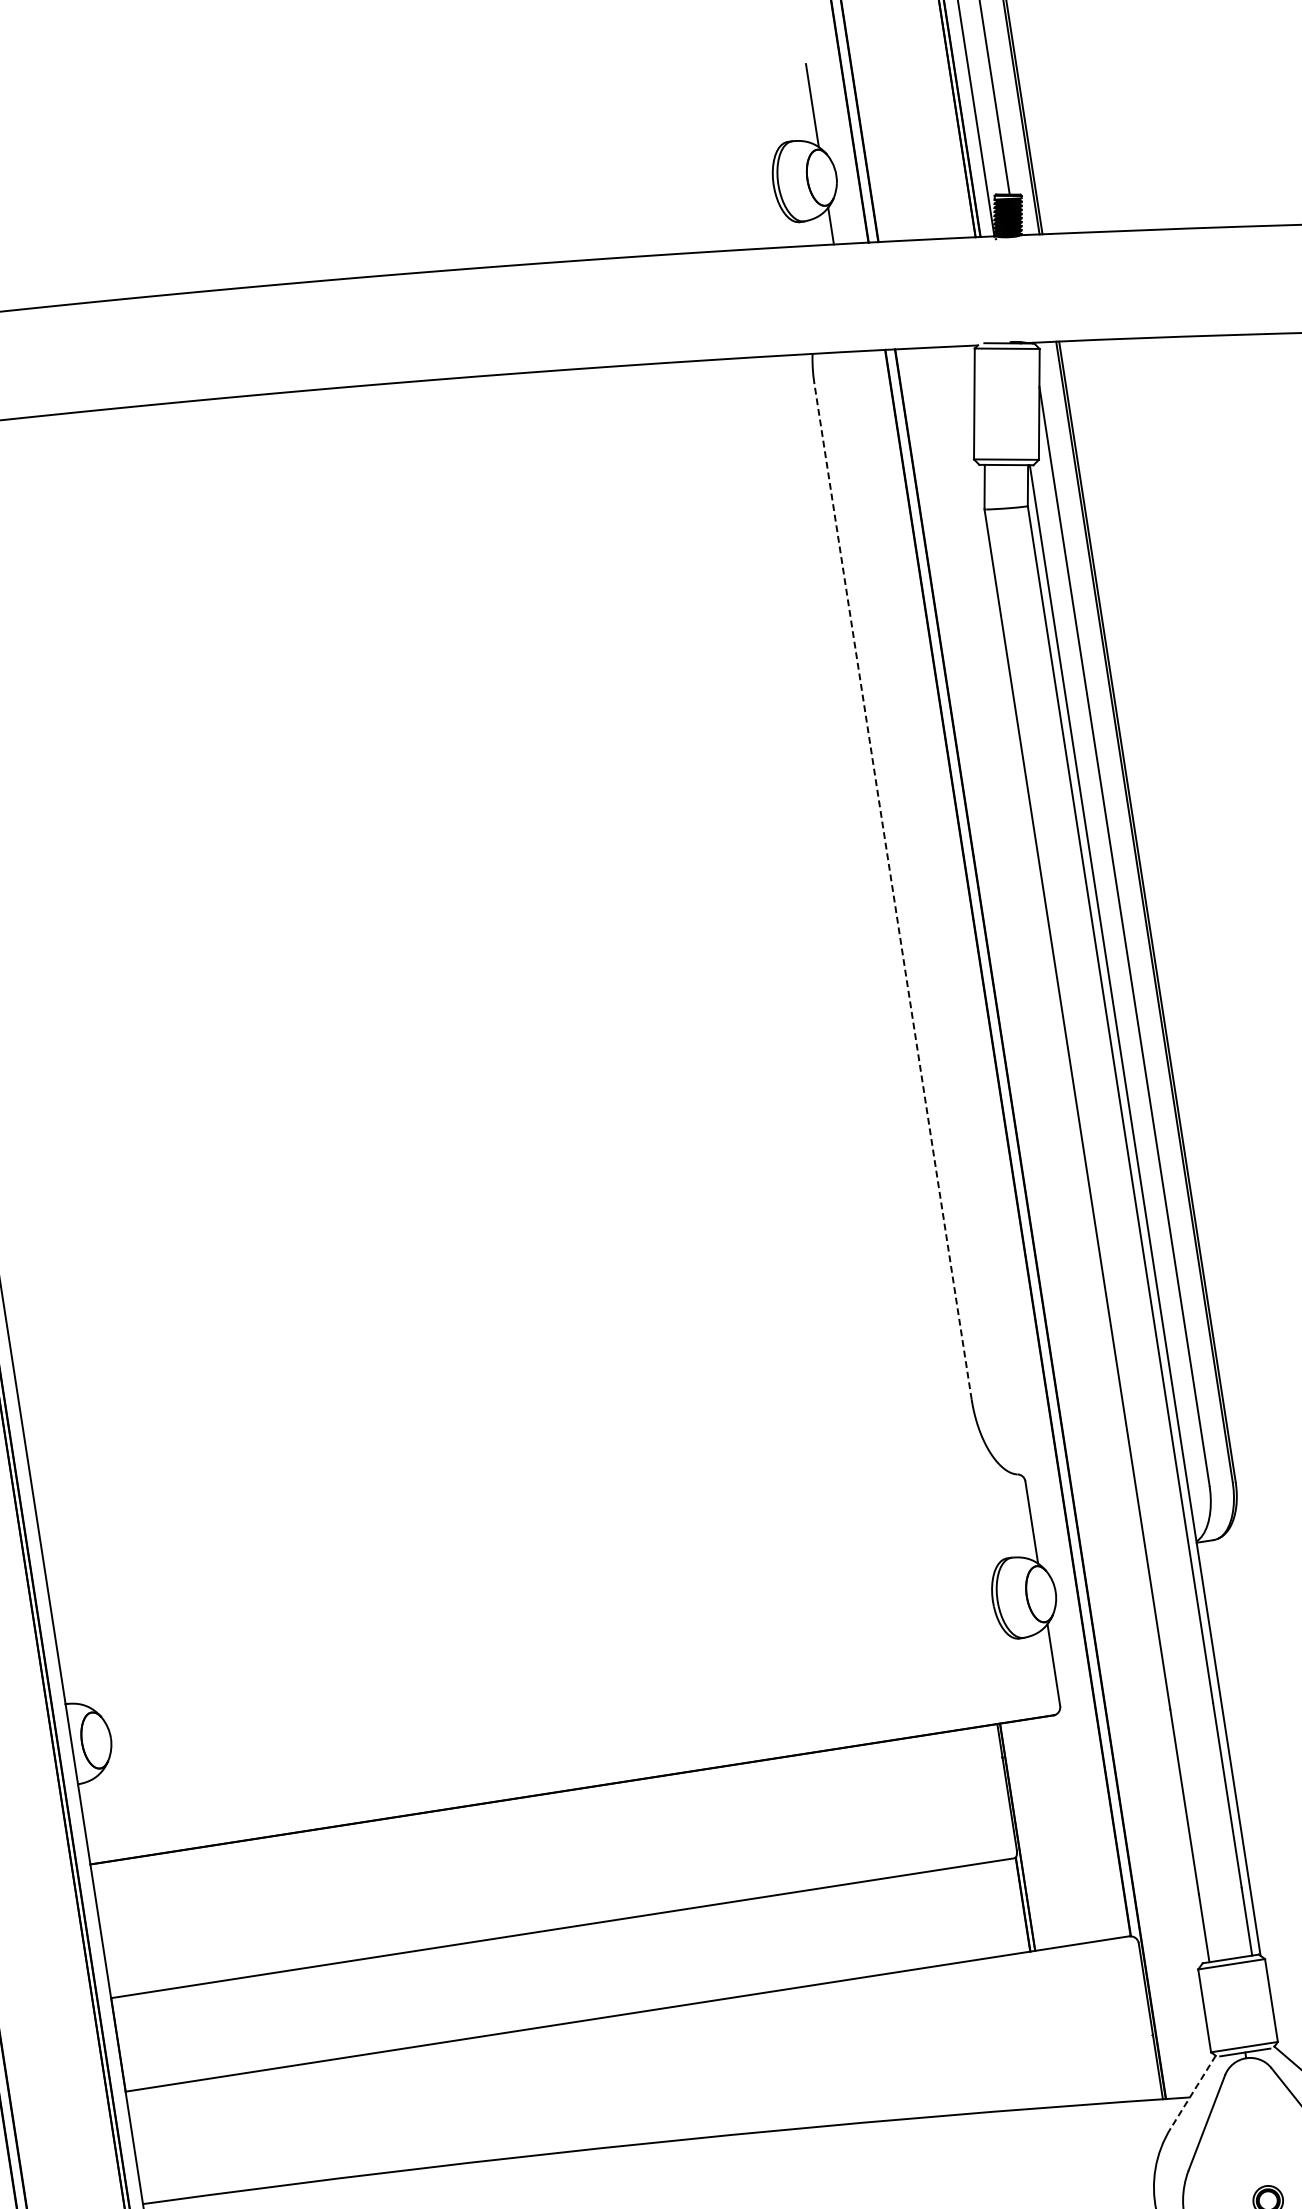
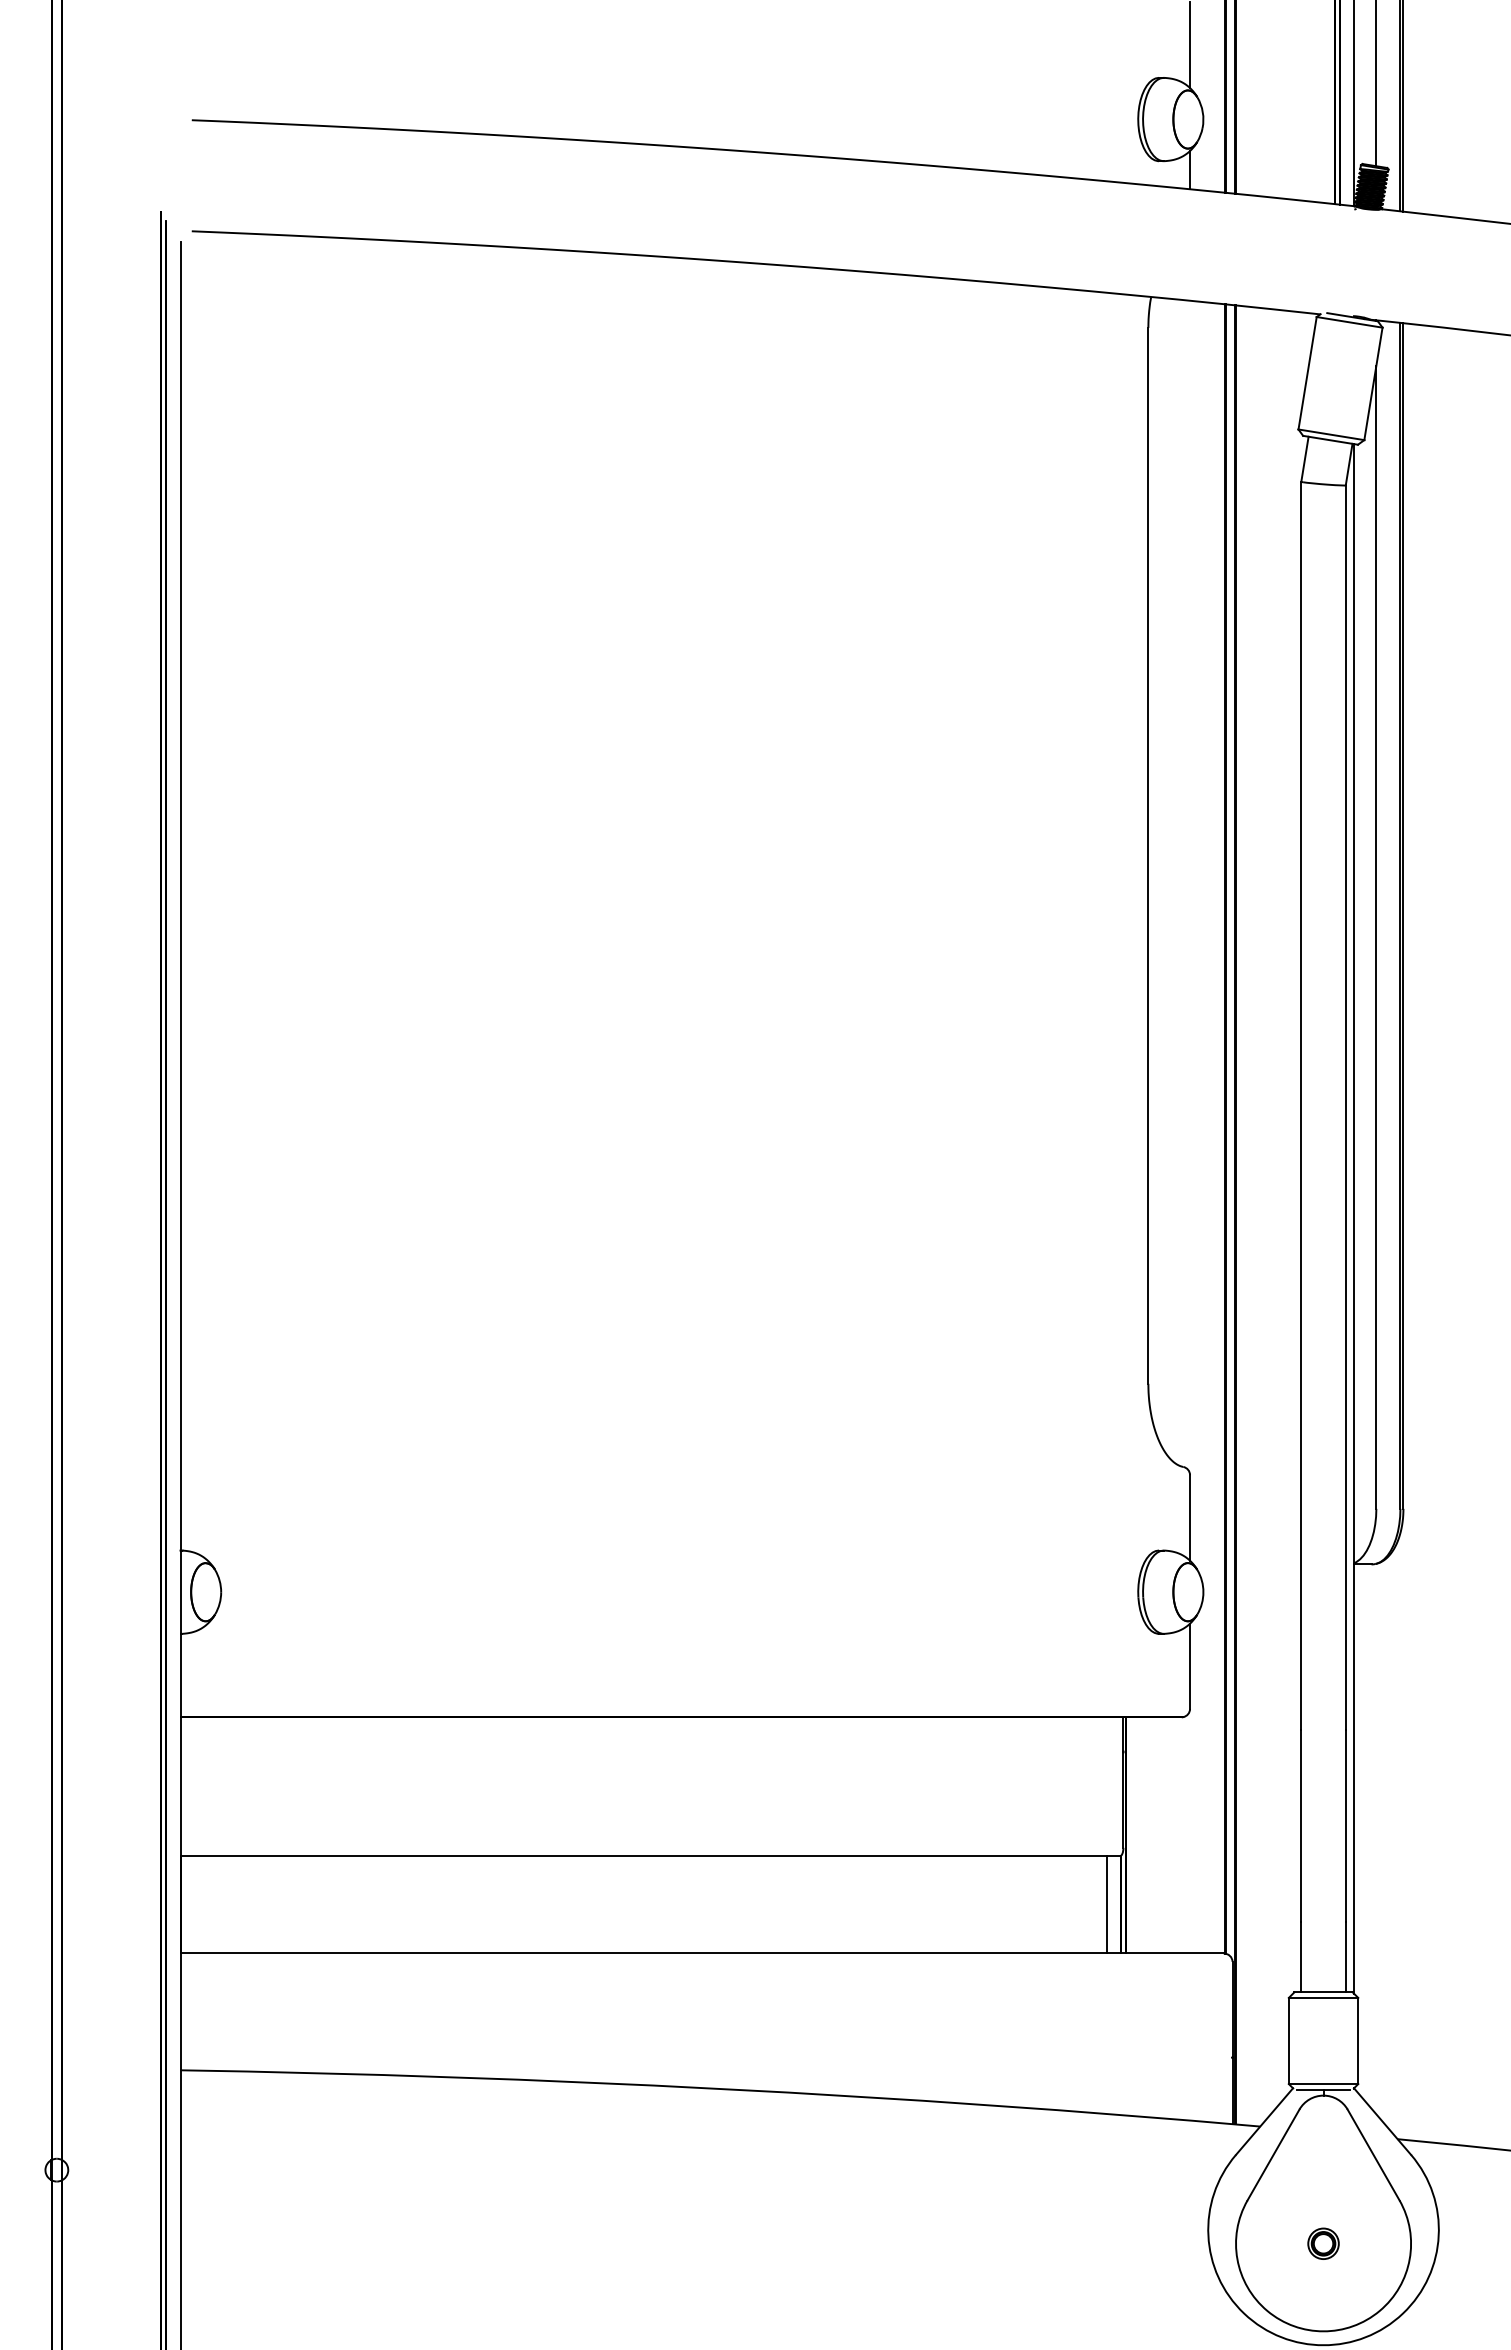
line: (893, 891) -> (1148, 855), dashed -> solid
line: (1008, 1906) -> (1106, 1904), added
line: (1193, 2091) -> (1264, 2121), dashed -> solid

